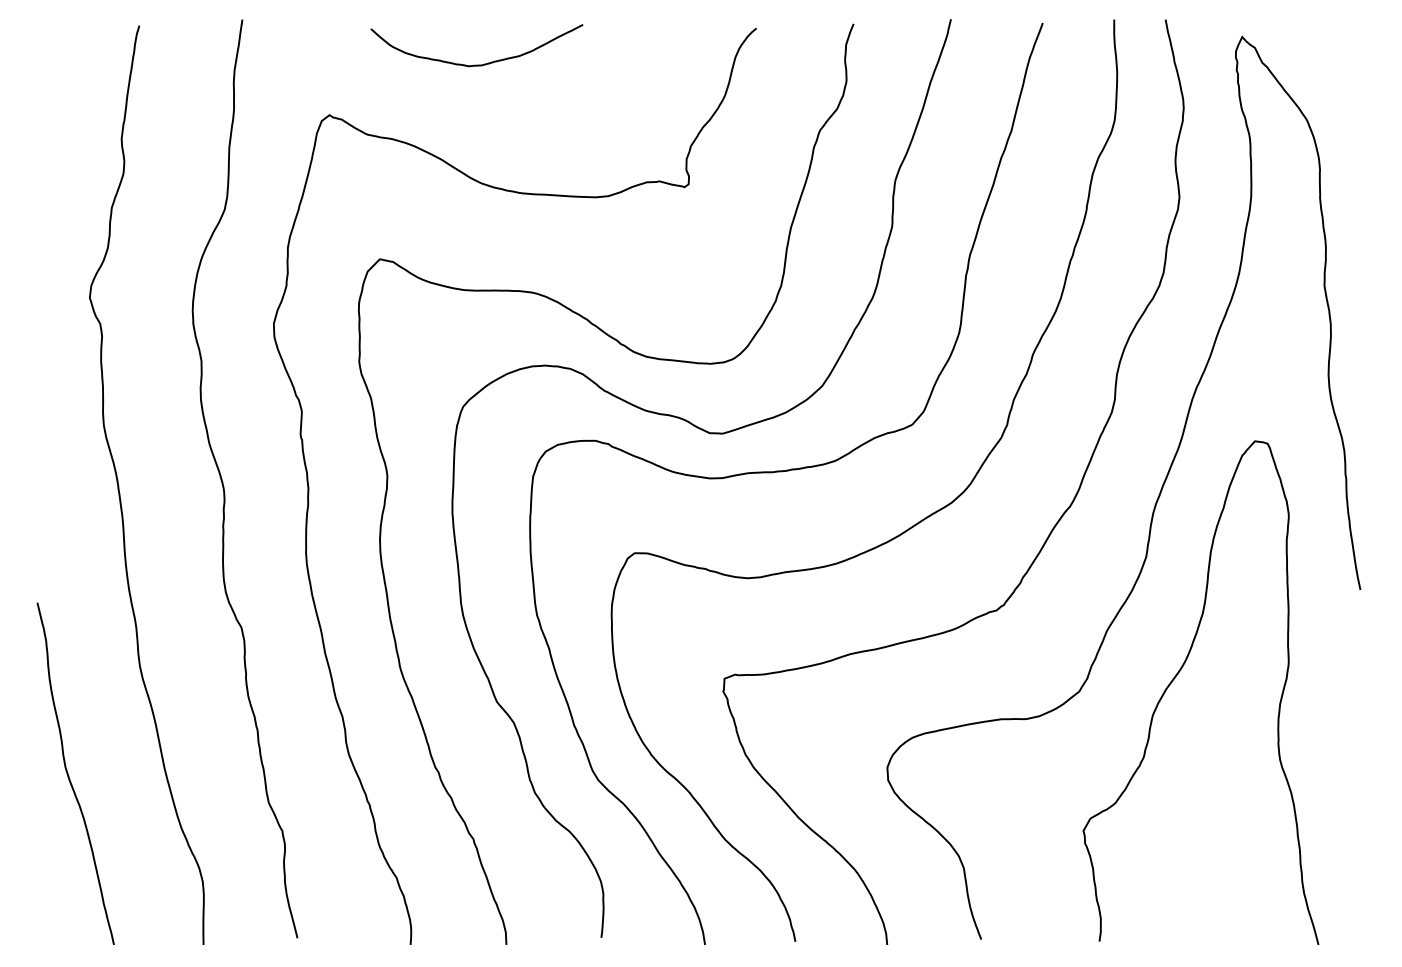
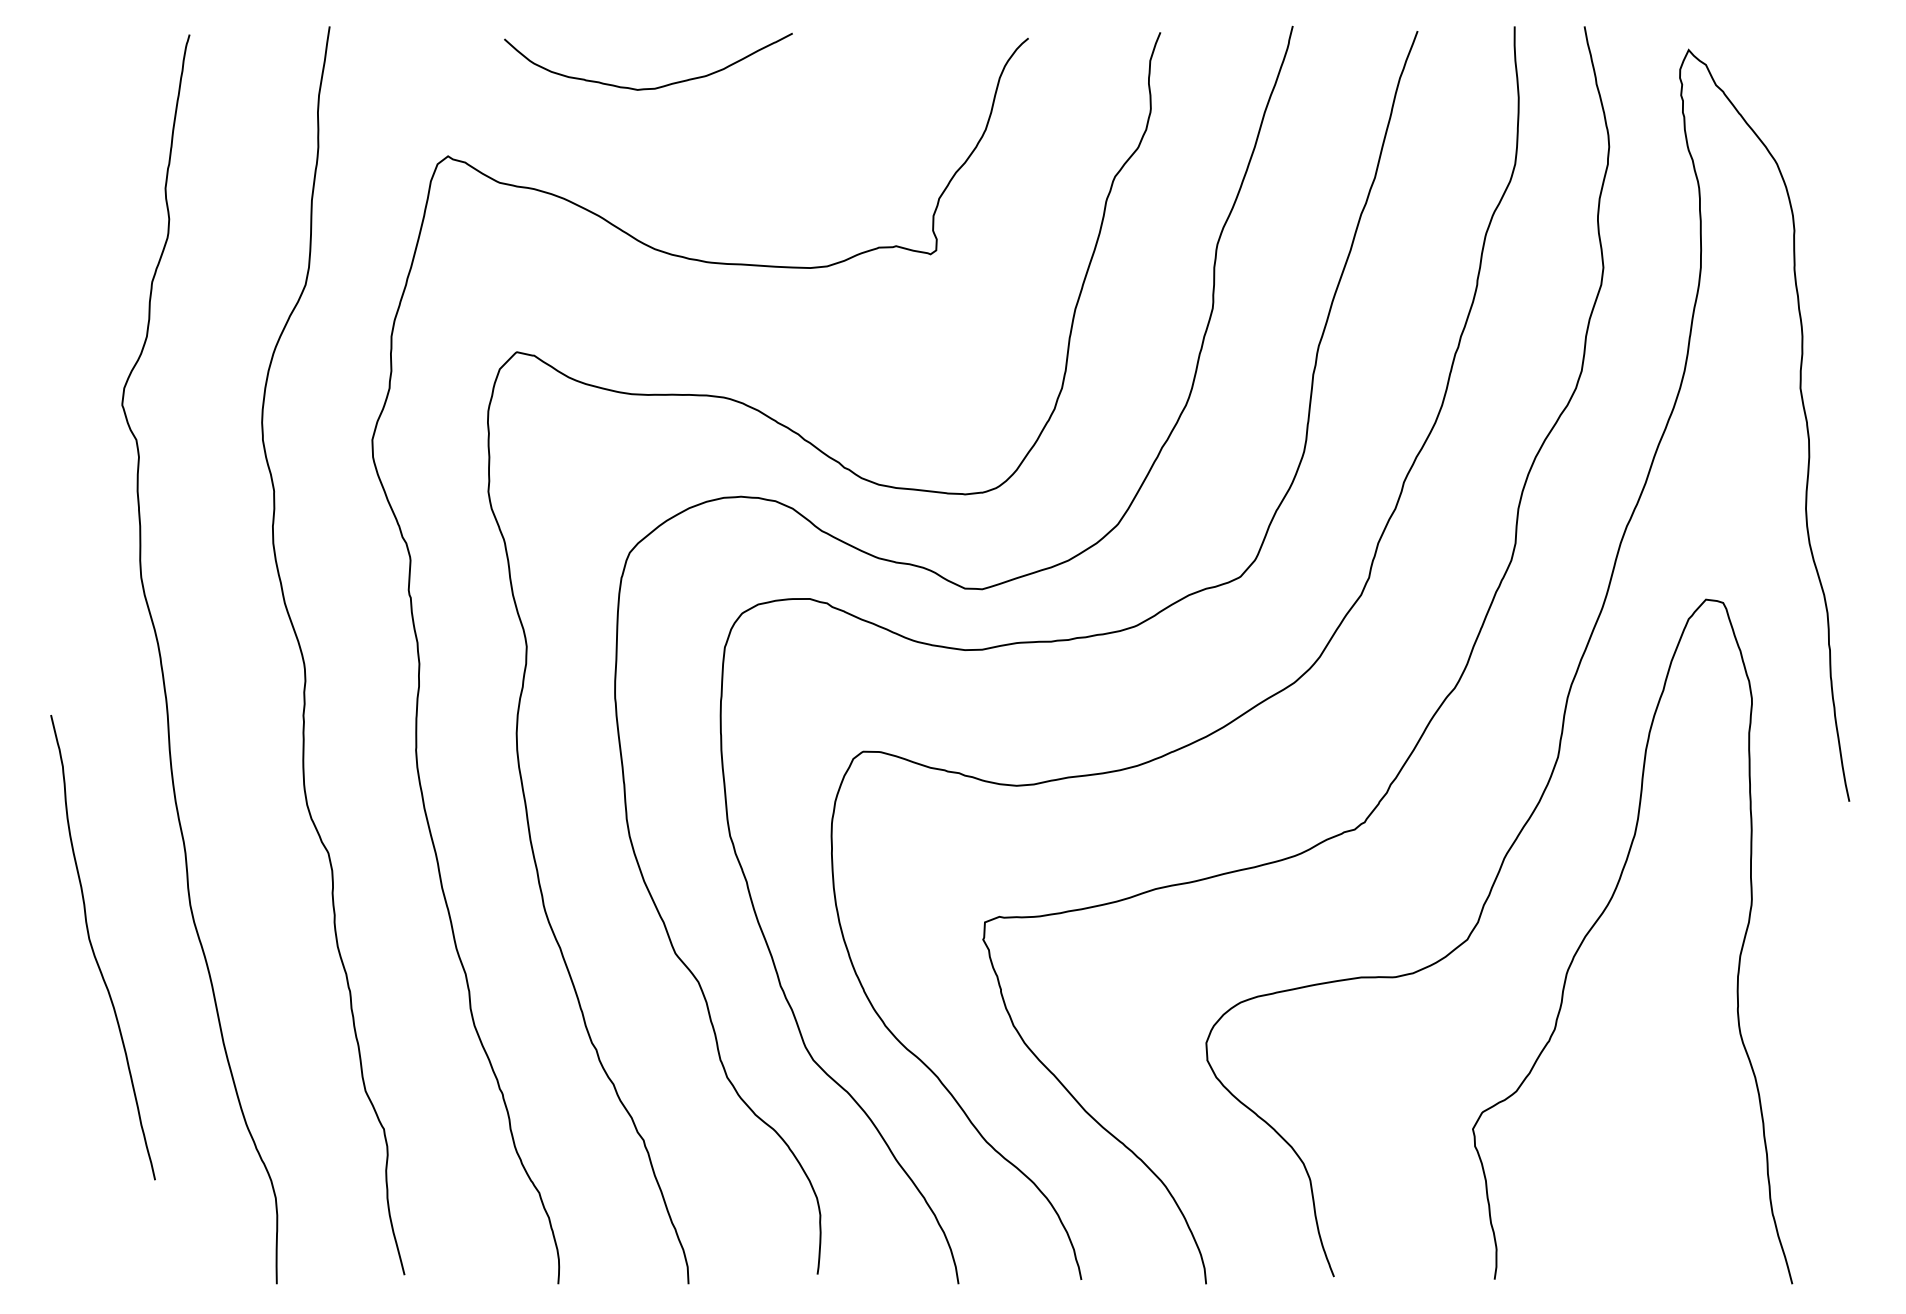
curve: (69, 776) -> (94, 951), moved

